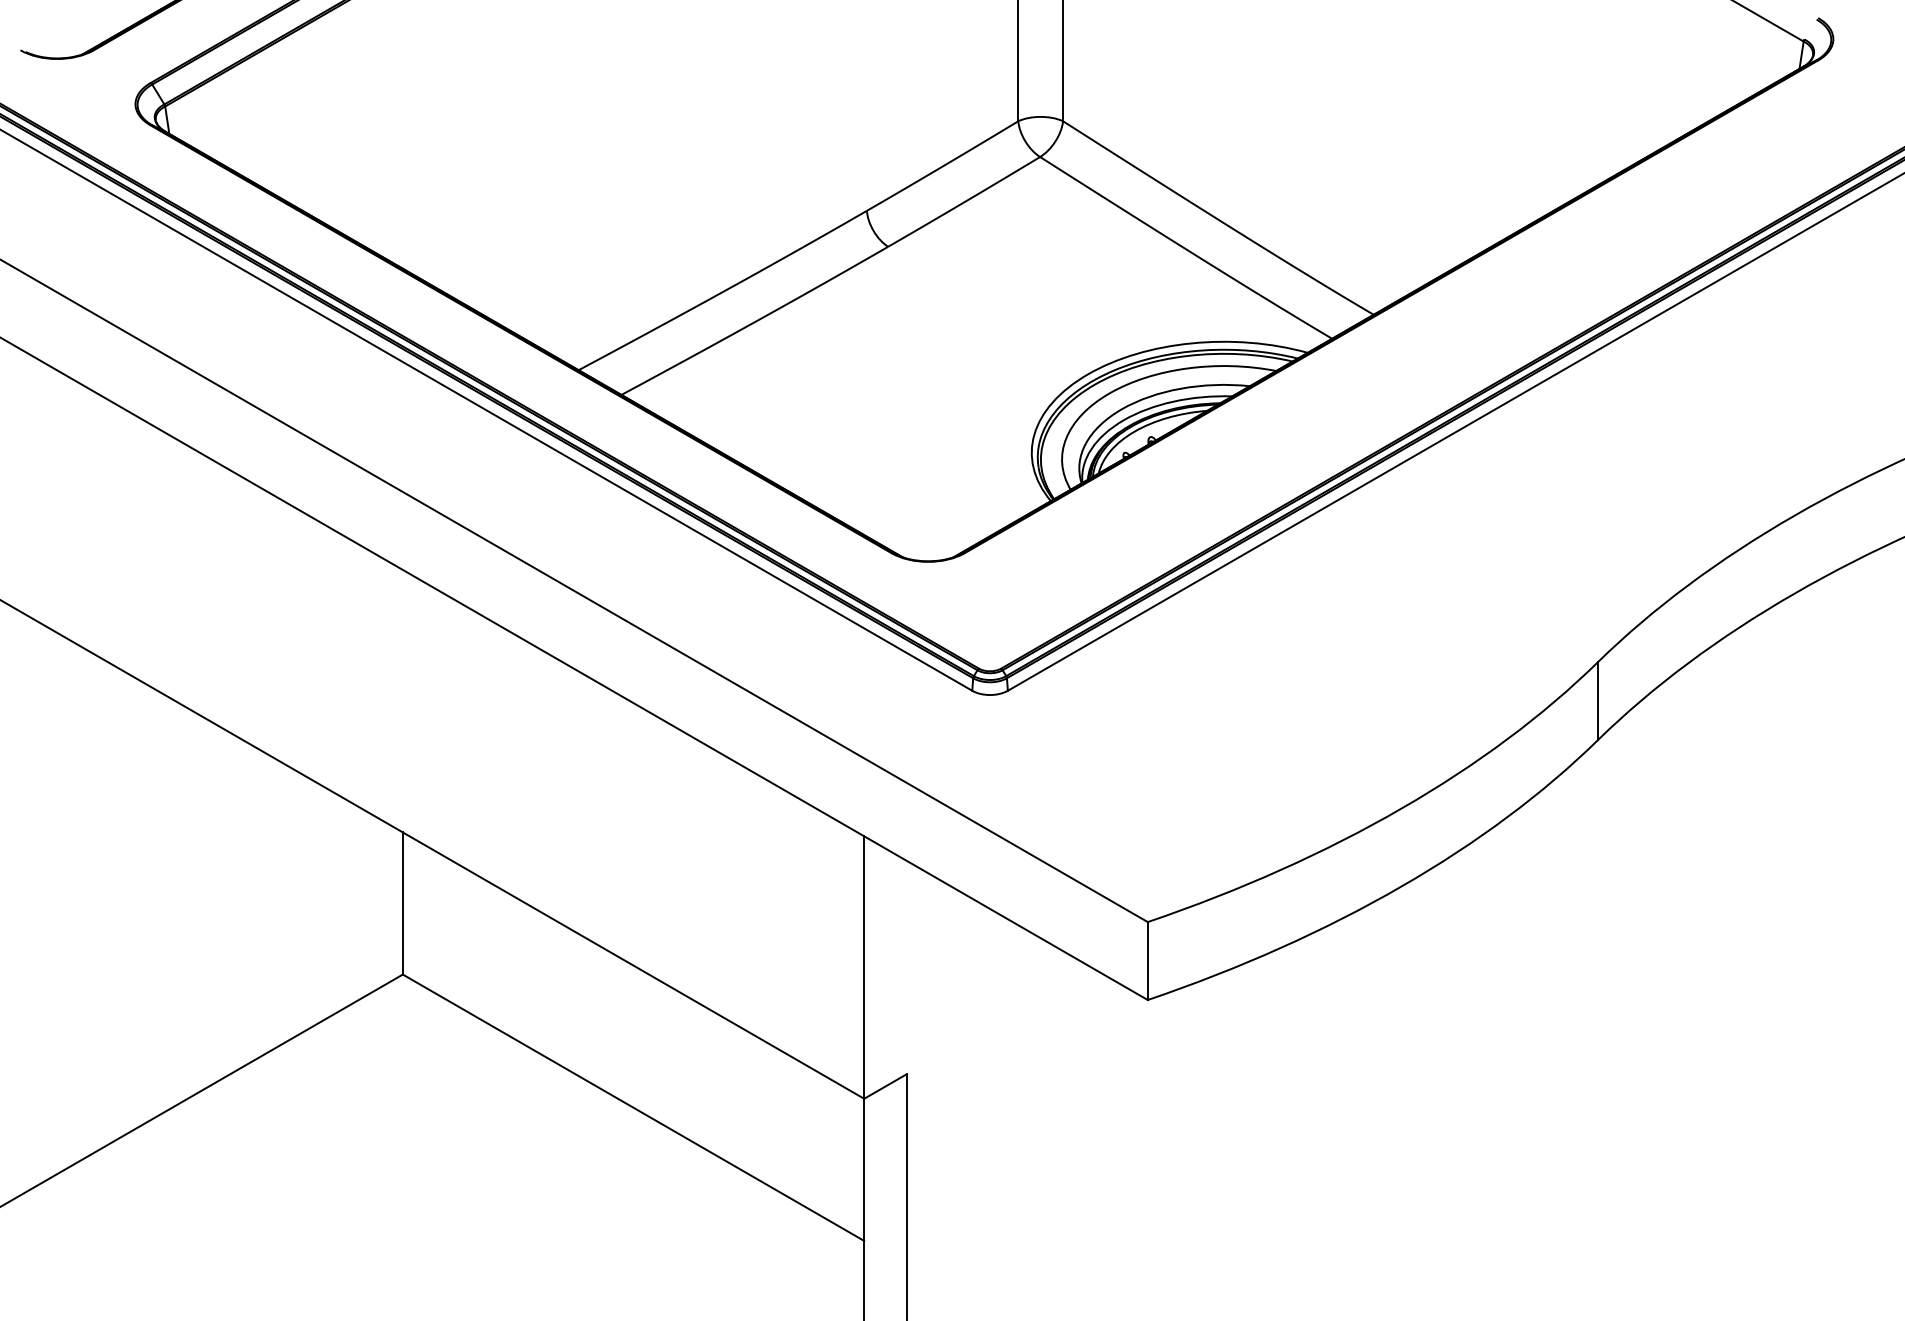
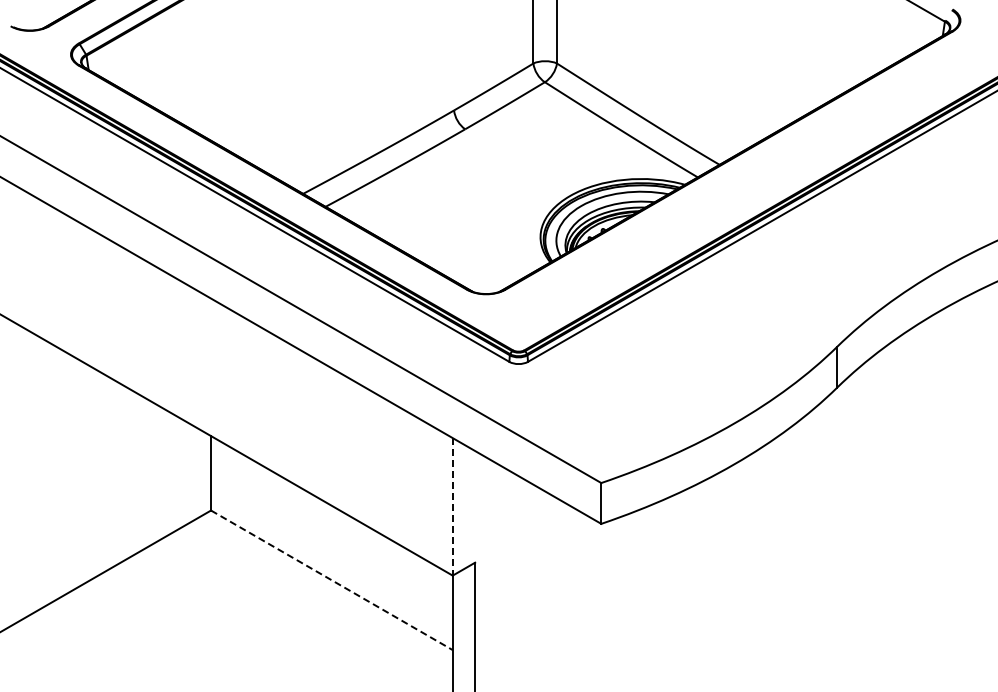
line: (863, 966) -> (452, 506), solid -> dashed
line: (632, 1108) -> (331, 580), solid -> dashed

